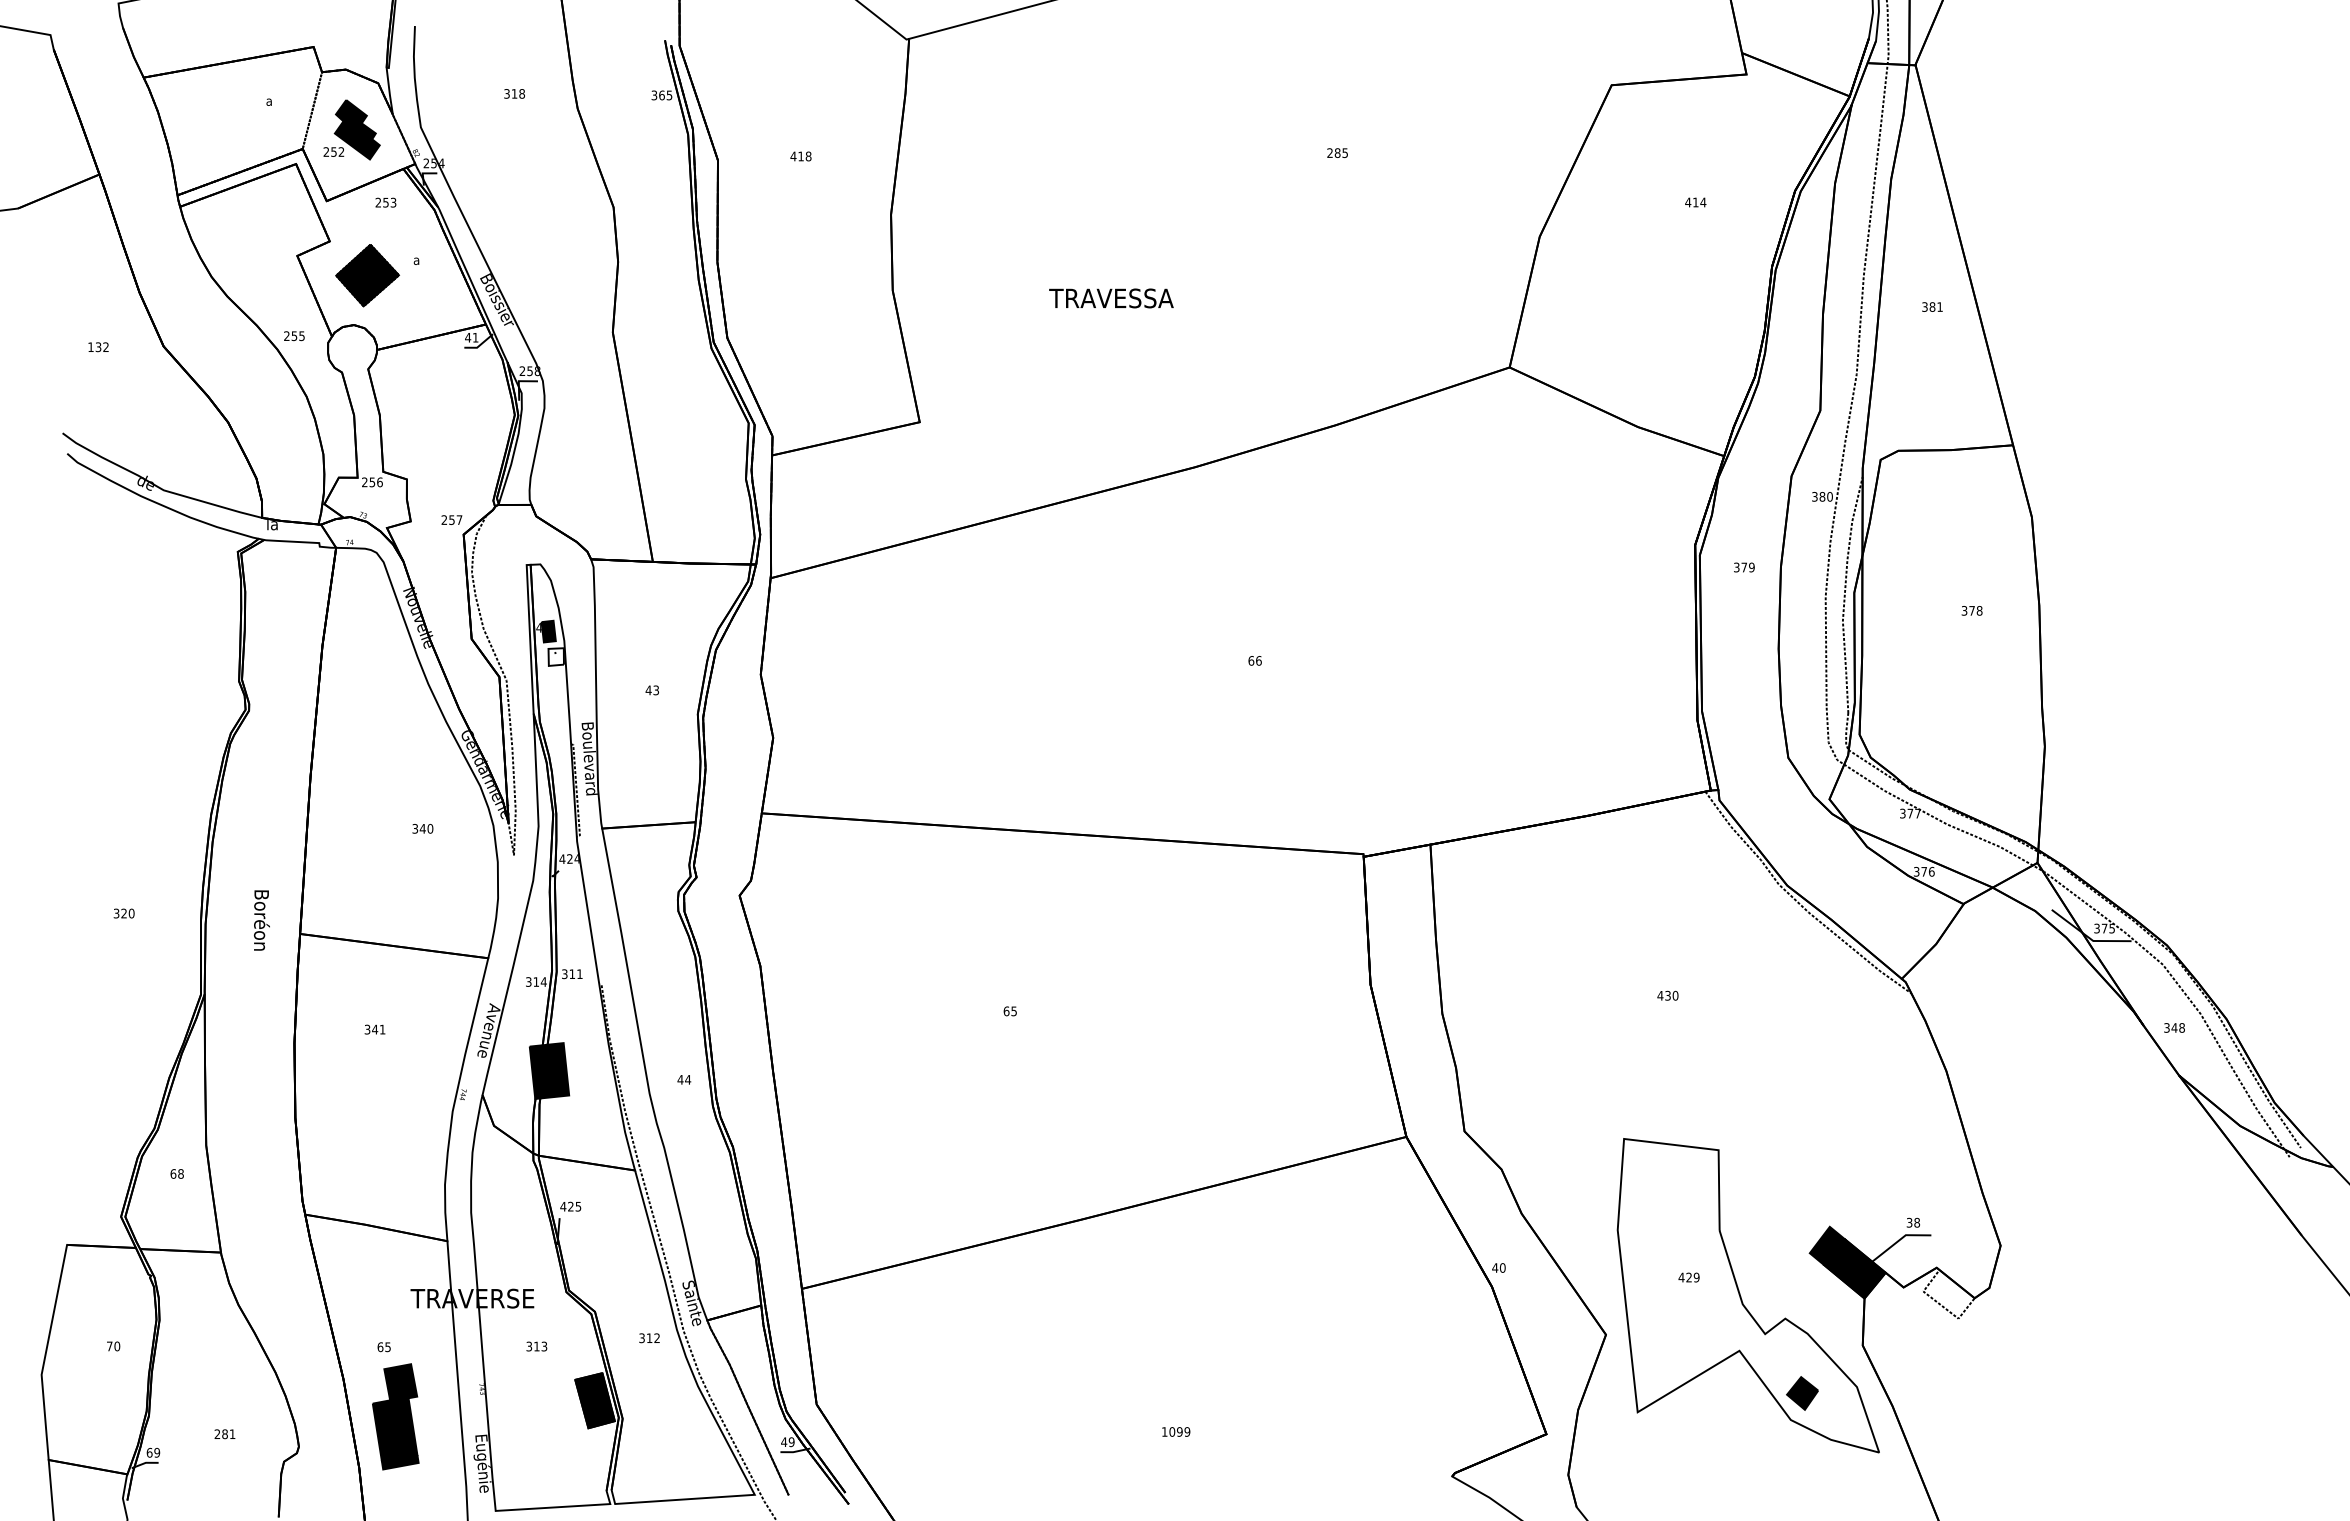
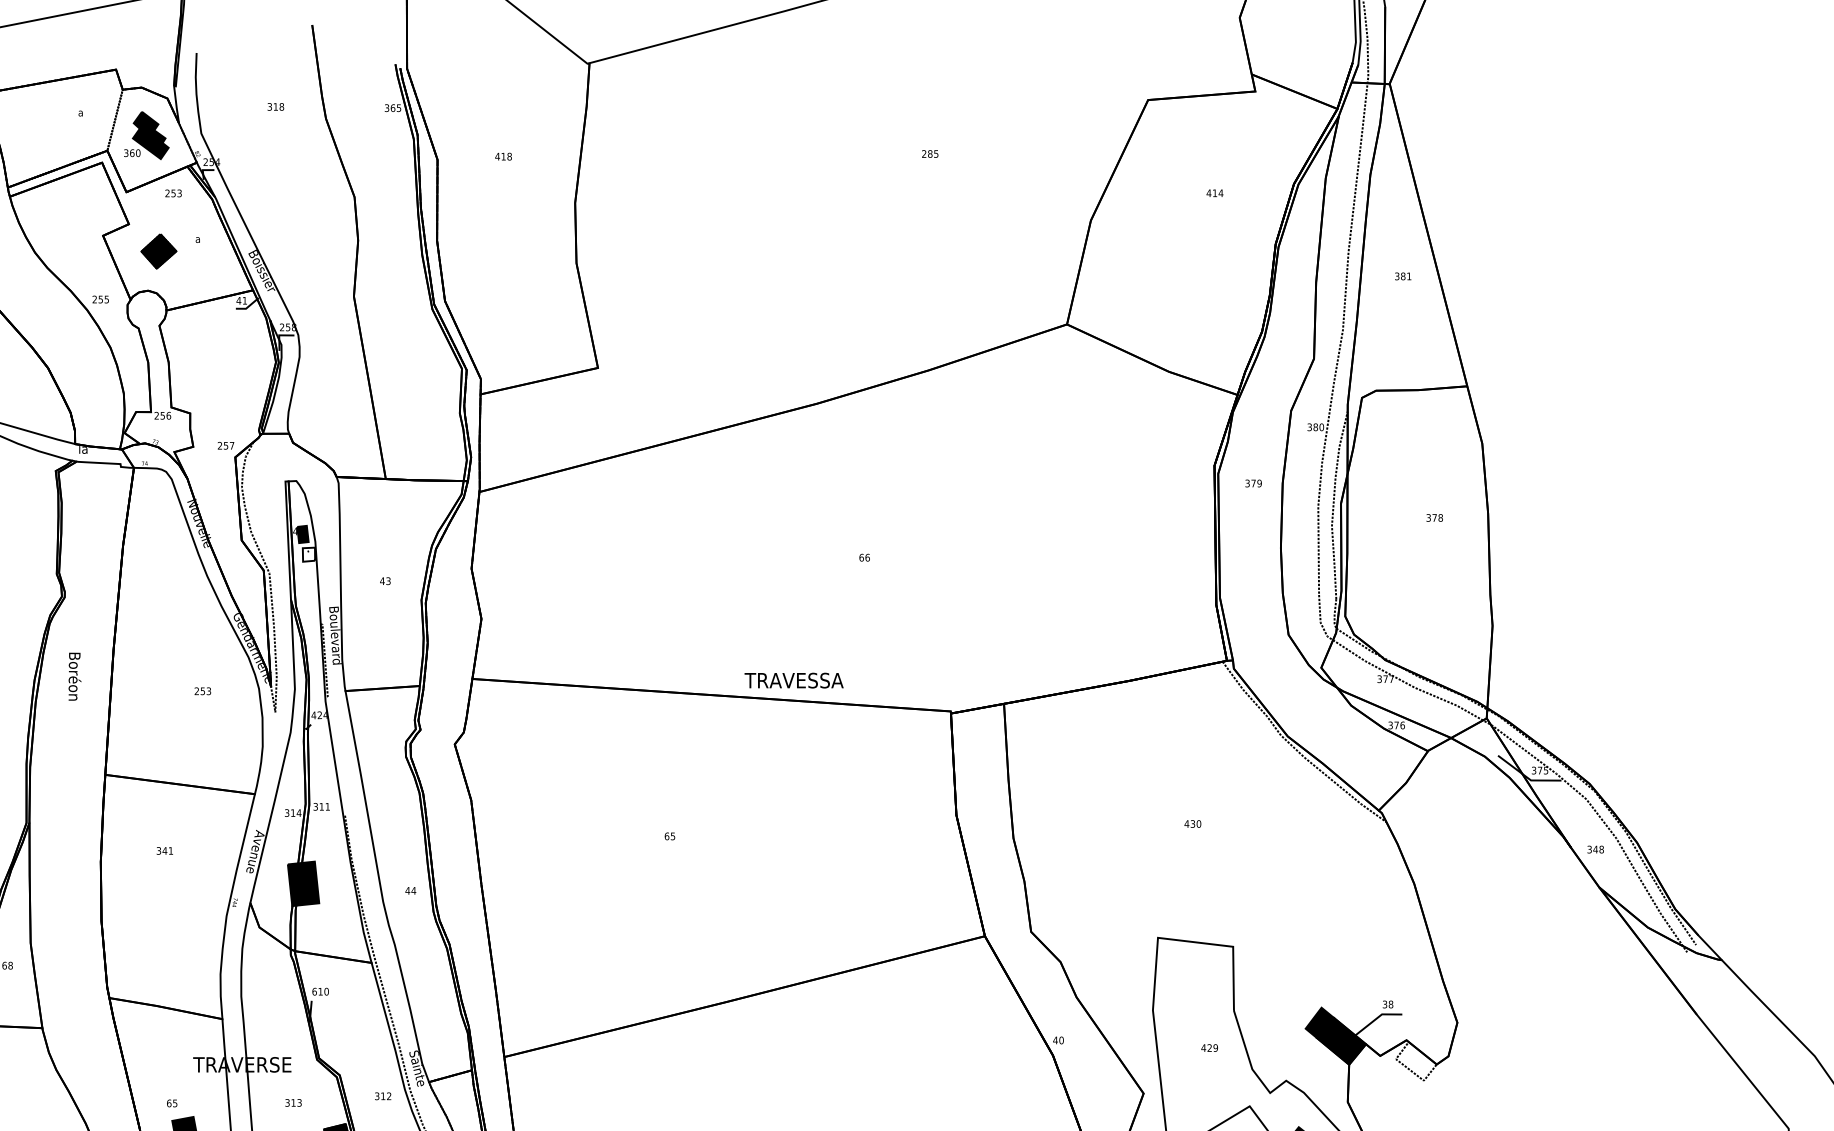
text: (333, 151) -> (131, 152), 252 -> 360
part: (367, 275) -> (158, 251), size x0.7
text: (1111, 298) -> (794, 680), moved
text: (422, 828) -> (202, 691), 340 -> 253
text: (261, 920) -> (74, 676), moved
text: (570, 1206) -> (320, 991), 425 -> 610

